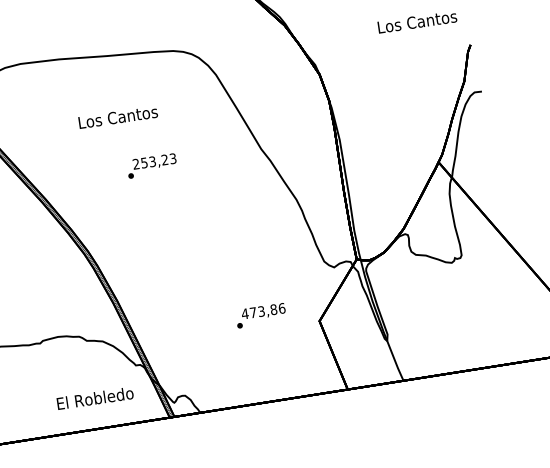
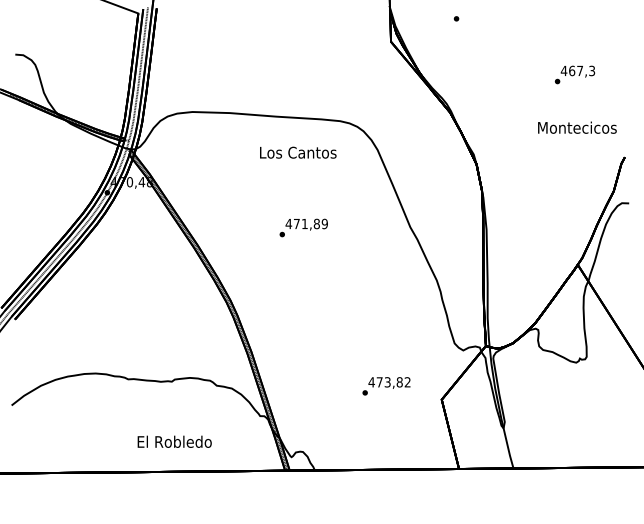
text: (417, 21) -> (577, 127), Los Cantos -> Montecicos
text: (118, 117) -> (298, 152), moved
text: (154, 161) -> (306, 223), 253,23 -> 471,89
text: (281, 308) -> (407, 382), 473,86 -> 473,82
text: (94, 398) -> (174, 441), moved

